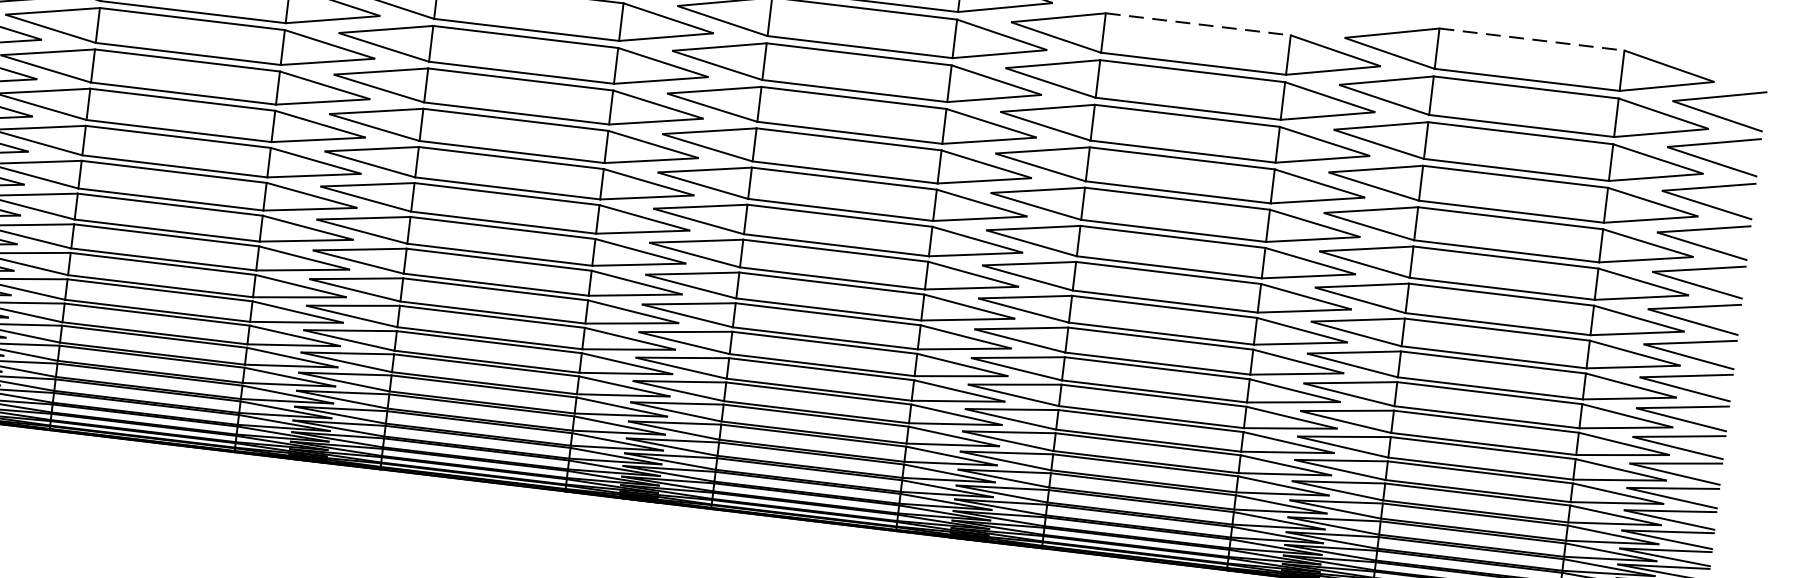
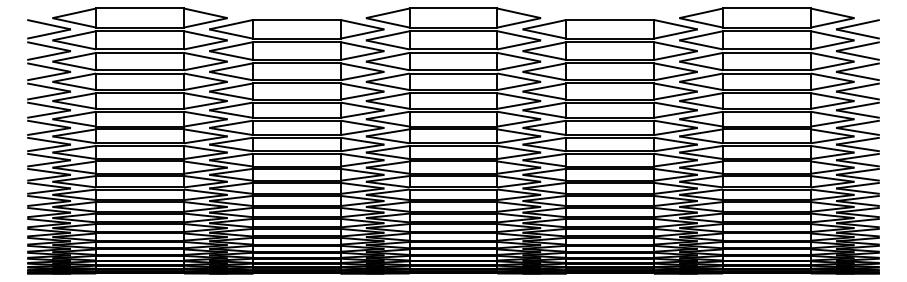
line: (1199, 23) -> (610, 19), dashed -> solid
line: (1531, 39) -> (766, 8), dashed -> solid

